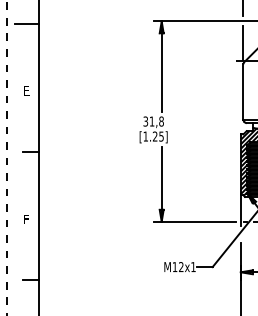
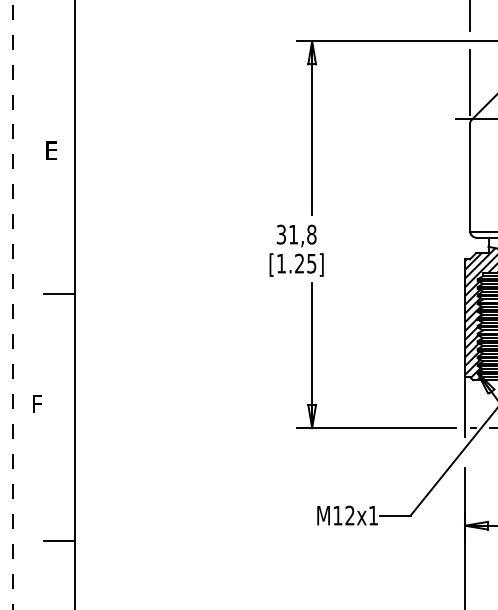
line: (26, 23) -> (51, 45), removed
text: (26, 90) -> (51, 149), moved
text: (26, 219) -> (37, 404), moved

